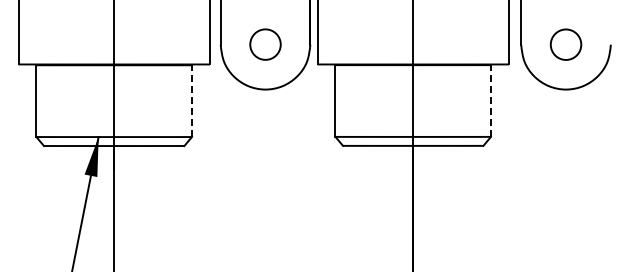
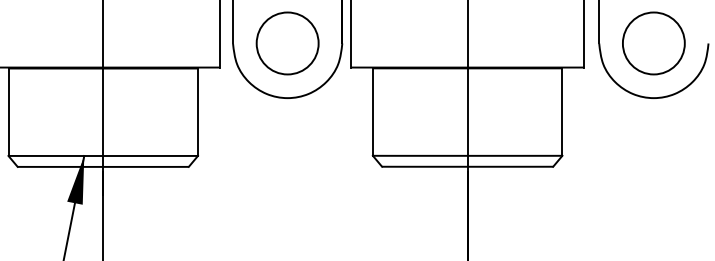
circle: (265, 44) -> (287, 43), size x1.67
circle: (565, 44) -> (653, 43), size x1.67
line: (191, 101) -> (197, 112), dashed -> solid
line: (490, 101) -> (561, 112), dashed -> solid

